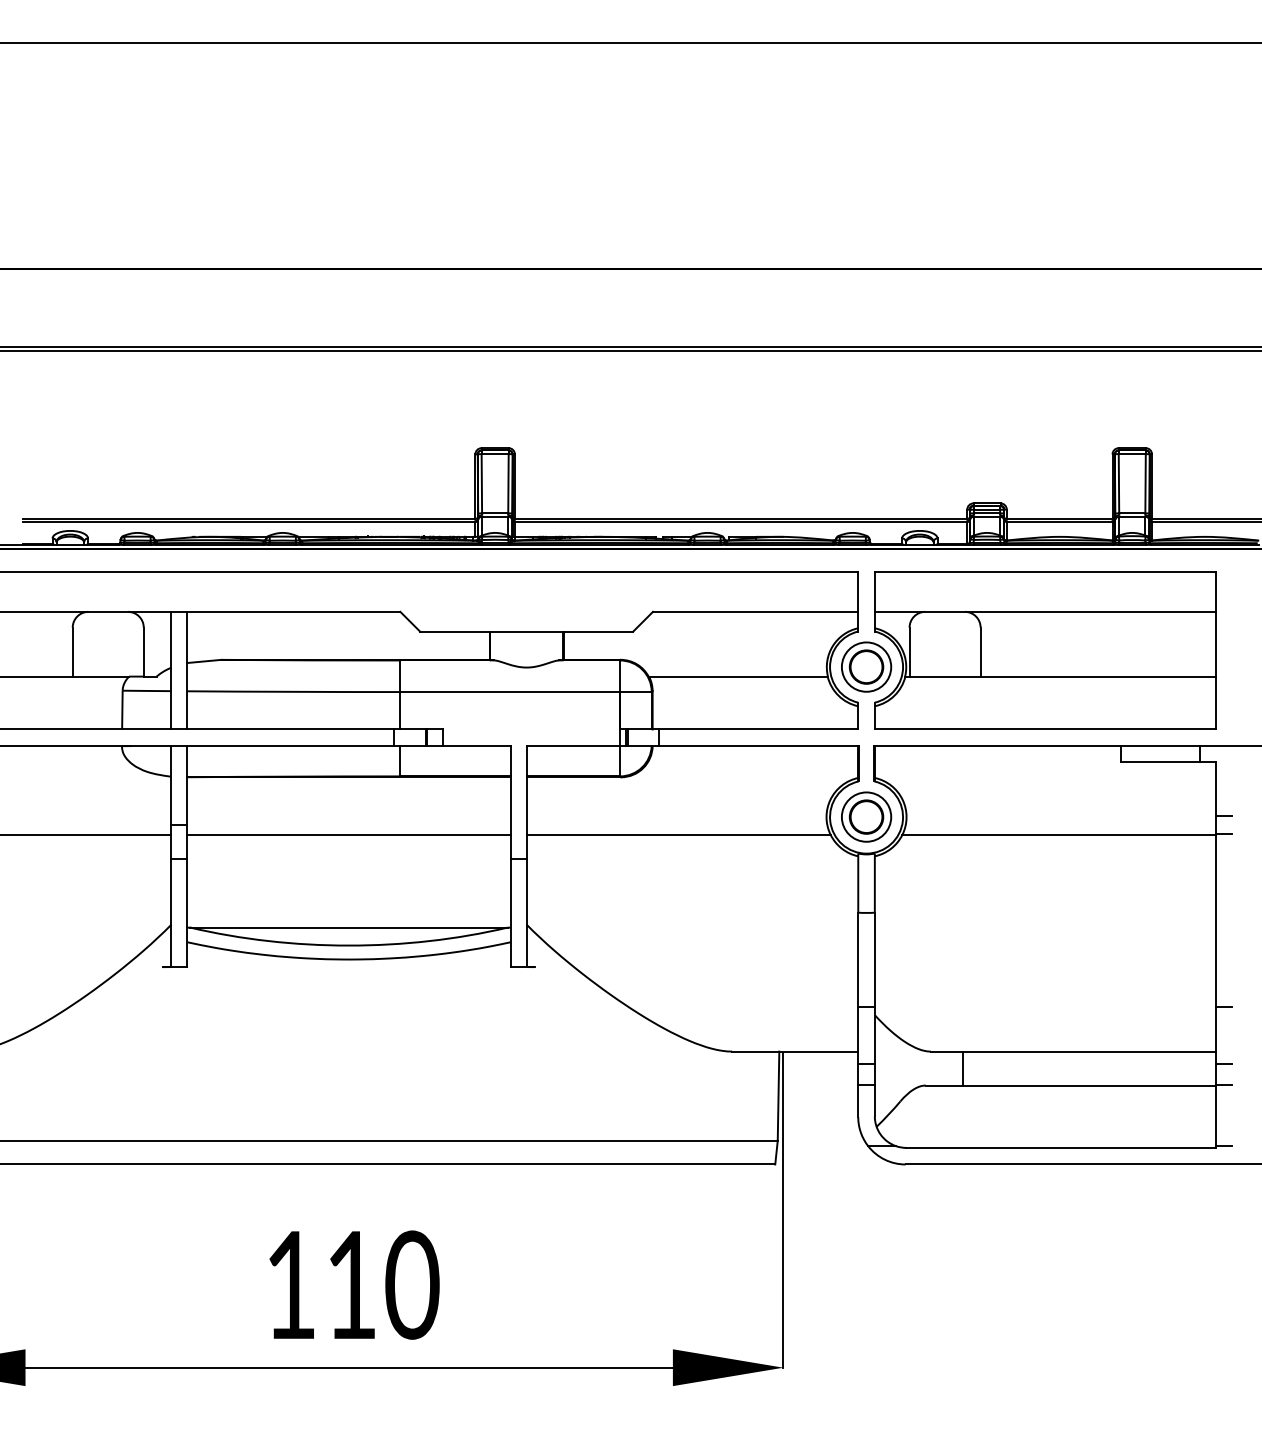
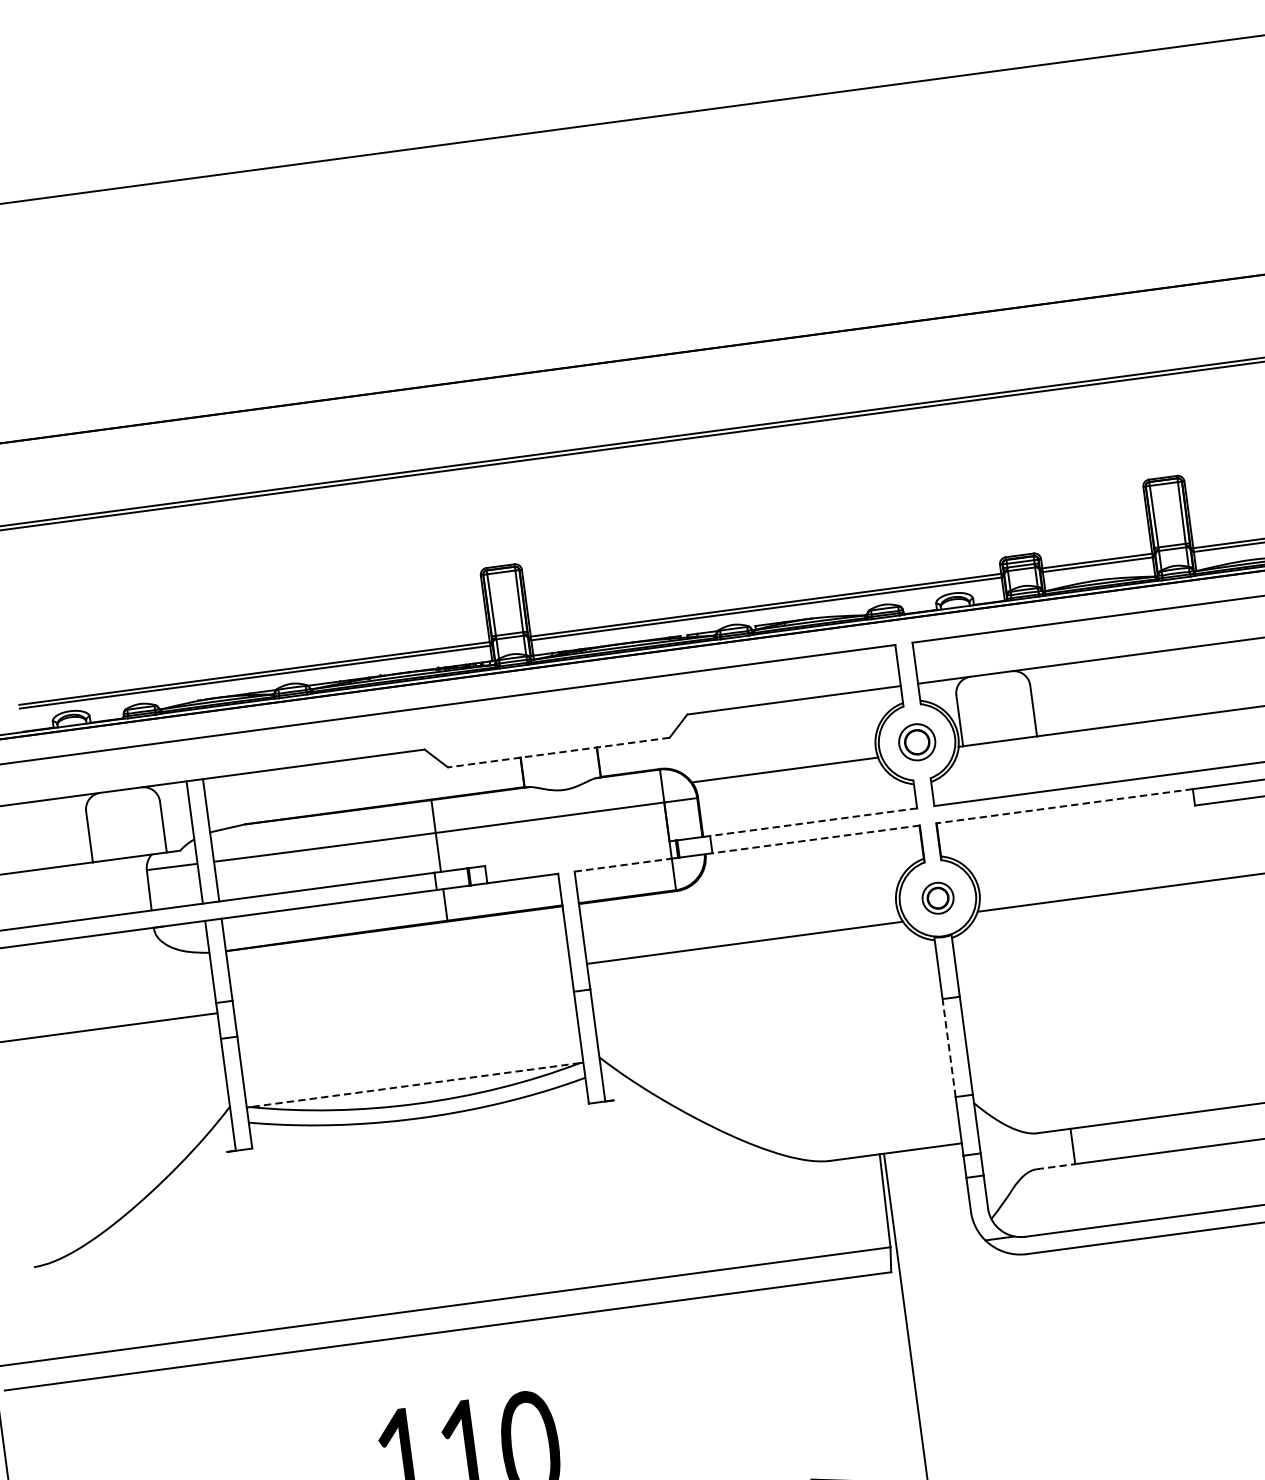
line: (526, 631) -> (558, 752), solid -> dashed
part: (866, 666) -> (916, 741), size x0.7
line: (758, 729) -> (813, 822), solid -> dashed
line: (573, 746) -> (623, 865), solid -> dashed
line: (758, 746) -> (815, 839), solid -> dashed
line: (997, 746) -> (1064, 806), solid -> dashed
part: (866, 816) -> (937, 897), size x0.6
line: (348, 834) -> (401, 988), removed
line: (349, 927) -> (415, 1084), solid -> dashed
line: (858, 959) -> (949, 1047), solid -> dashed
line: (944, 1085) -> (1056, 1166), solid -> dashed

